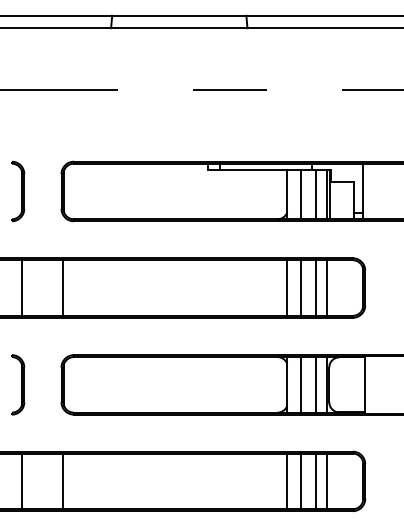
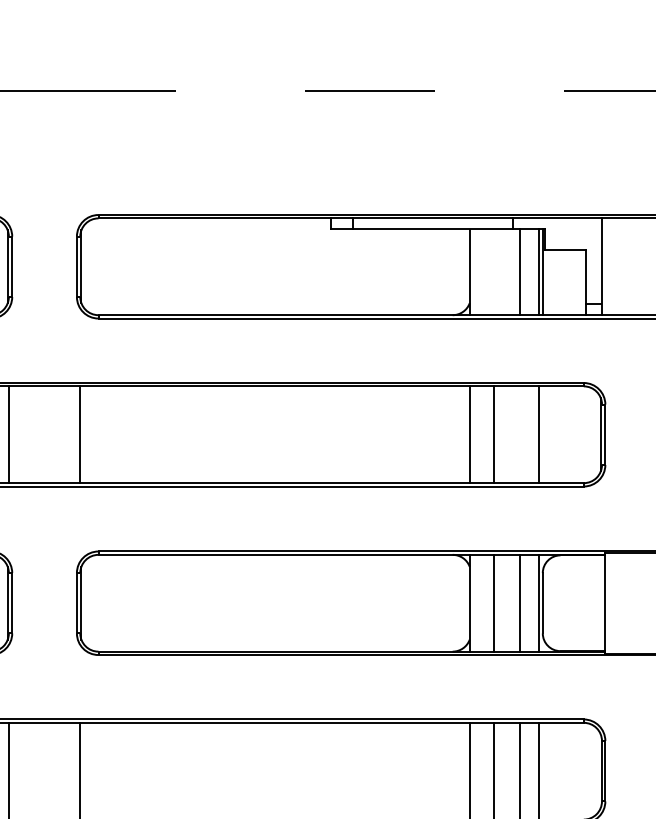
line: (301, 194) -> (494, 272), removed
line: (315, 287) -> (518, 433), removed

